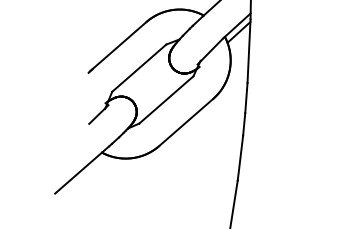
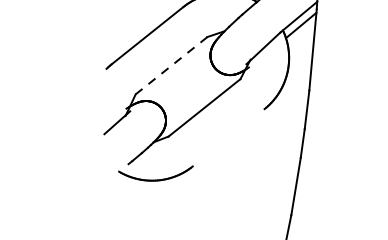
line: (139, 68) -> (171, 66), solid -> dashed
line: (186, 122) -> (229, 137), removed
line: (82, 169) -> (93, 192), removed

